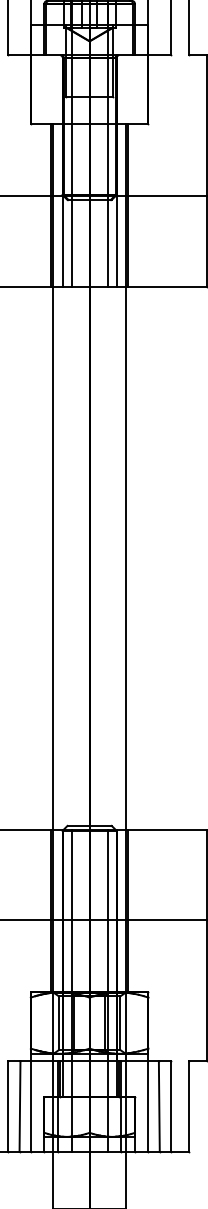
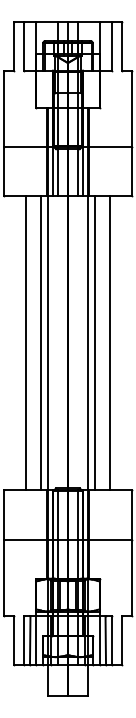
line: (13, 558) -> (26, 343), added
line: (40, 558) -> (41, 343), added
line: (138, 558) -> (94, 343), added
line: (166, 558) -> (109, 343), added

